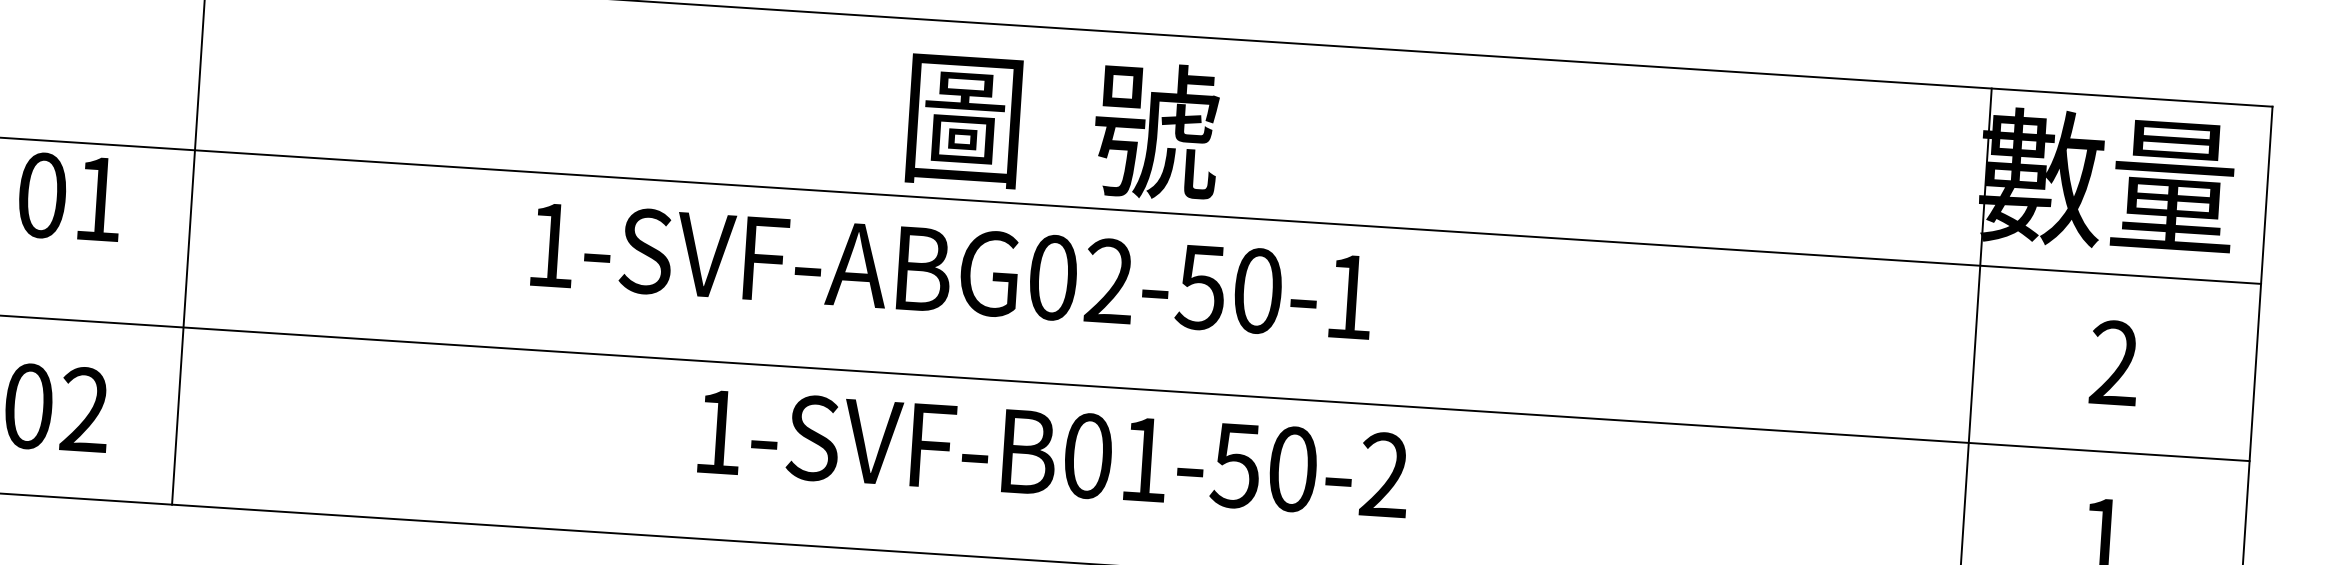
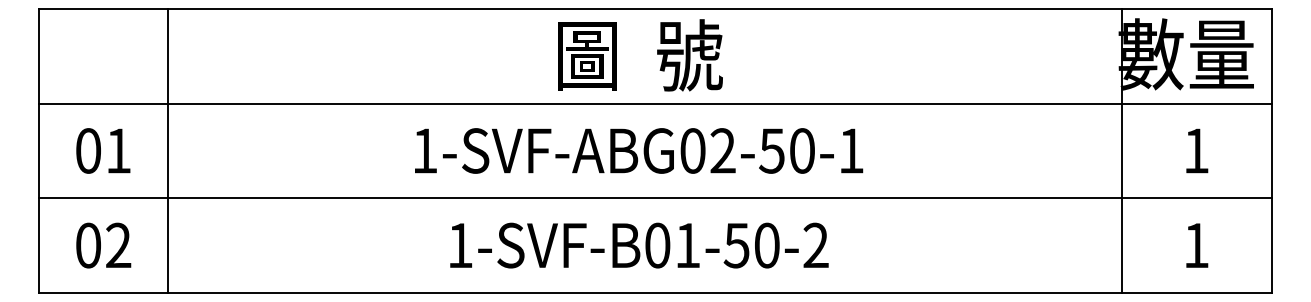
text: (1063, 125) -> (640, 55), moved
text: (70, 196) -> (103, 150), moved
text: (953, 270) -> (639, 150), moved
text: (2114, 362) -> (1196, 150), 2 -> 1
text: (1054, 453) -> (639, 245), moved

